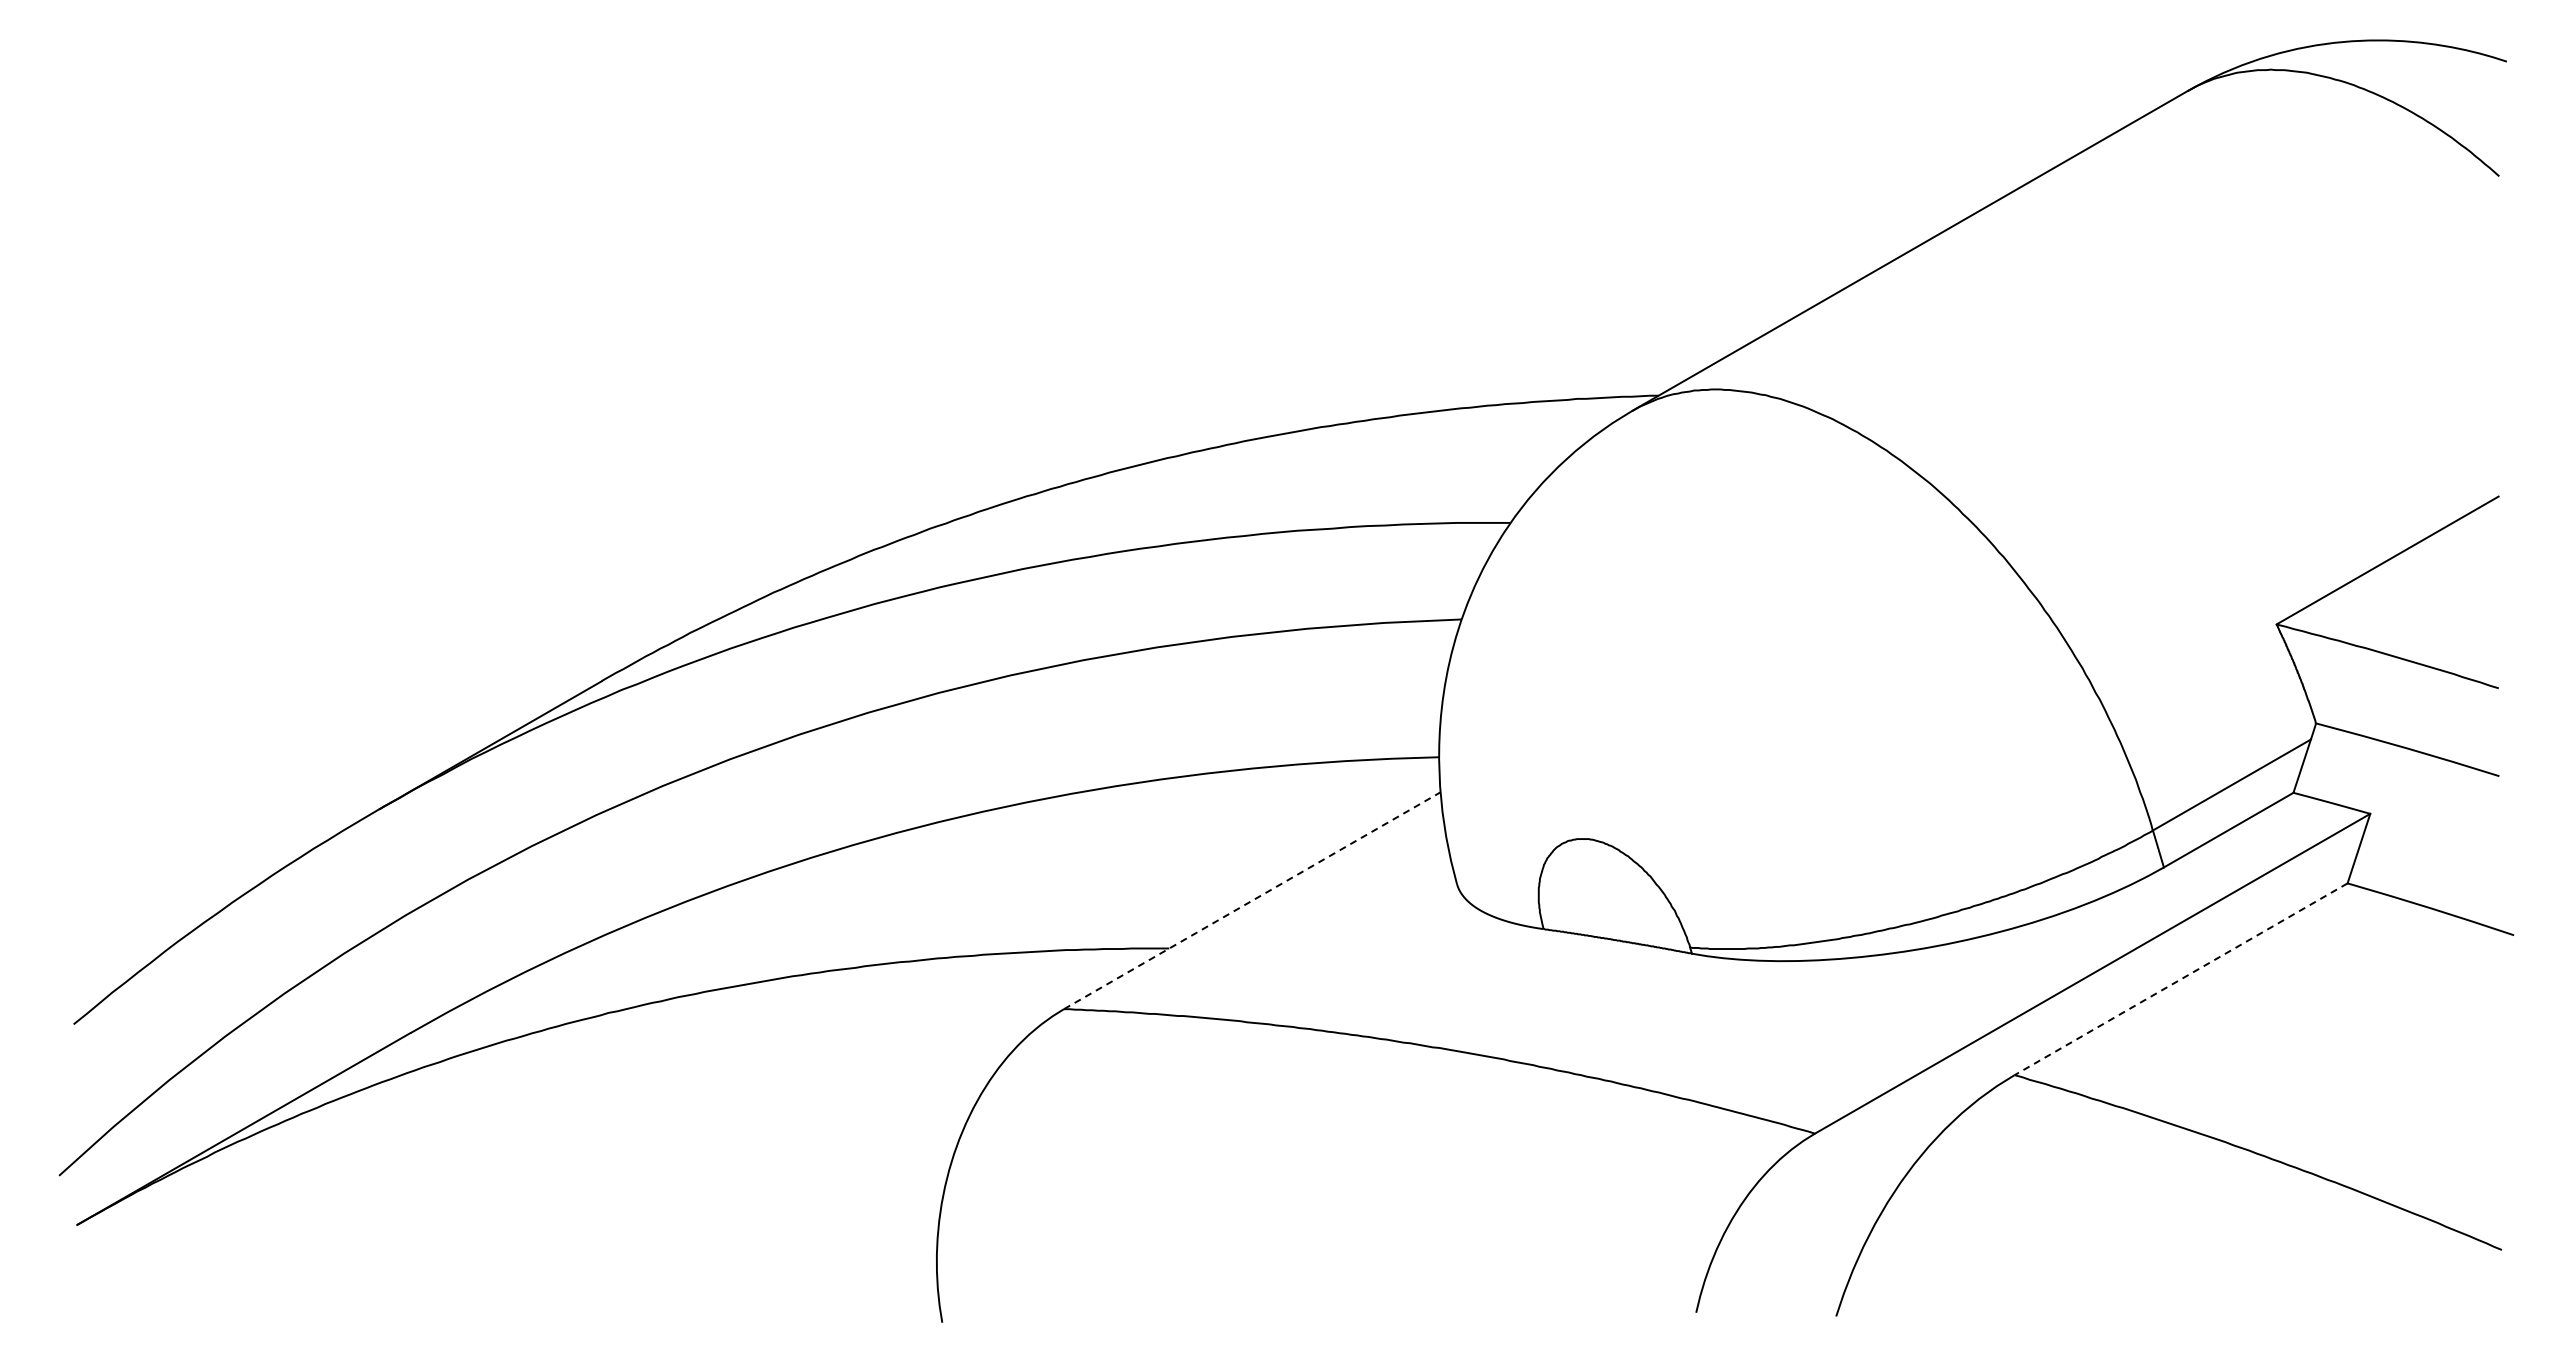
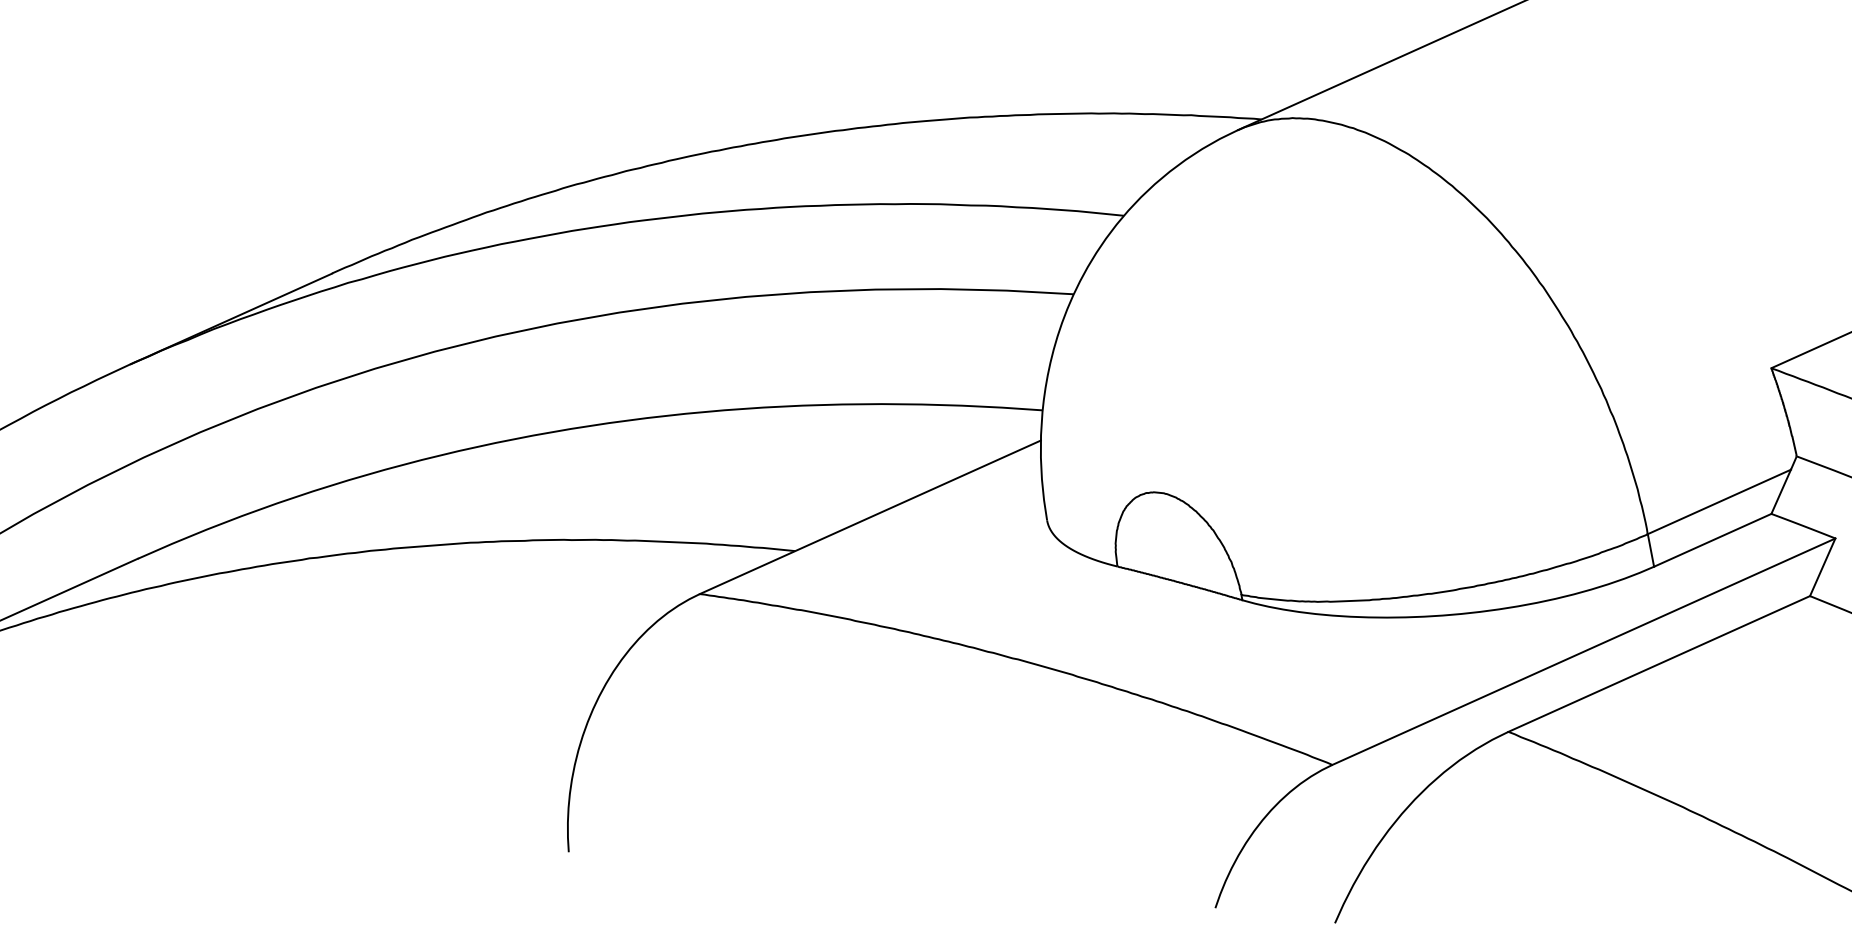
line: (1252, 900) -> (870, 517), dashed -> solid
line: (2180, 979) -> (1658, 664), dashed -> solid

